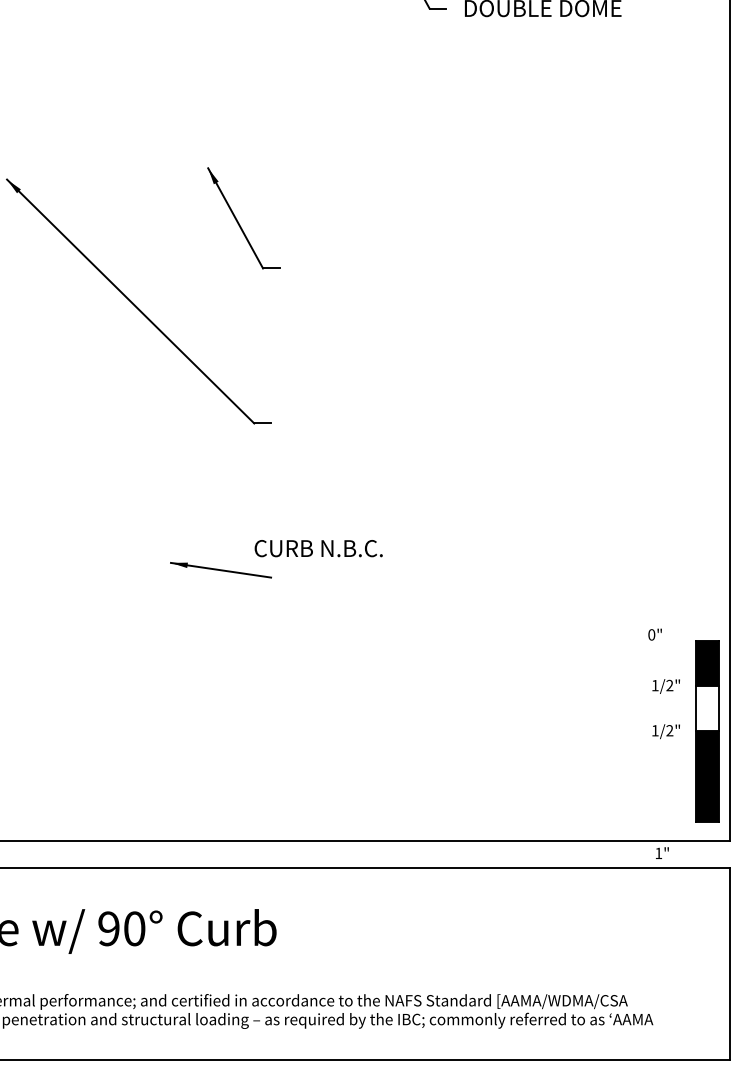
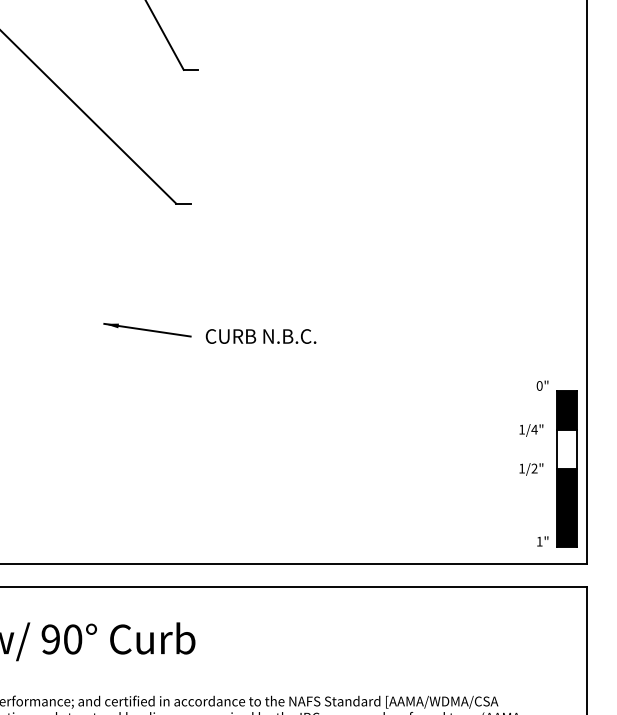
text: (318, 548) -> (260, 336), moved
text: (654, 634) -> (542, 385), moved
text: (669, 685) -> (534, 429), 1/2" -> 1/4"
text: (662, 852) -> (542, 540), moved

